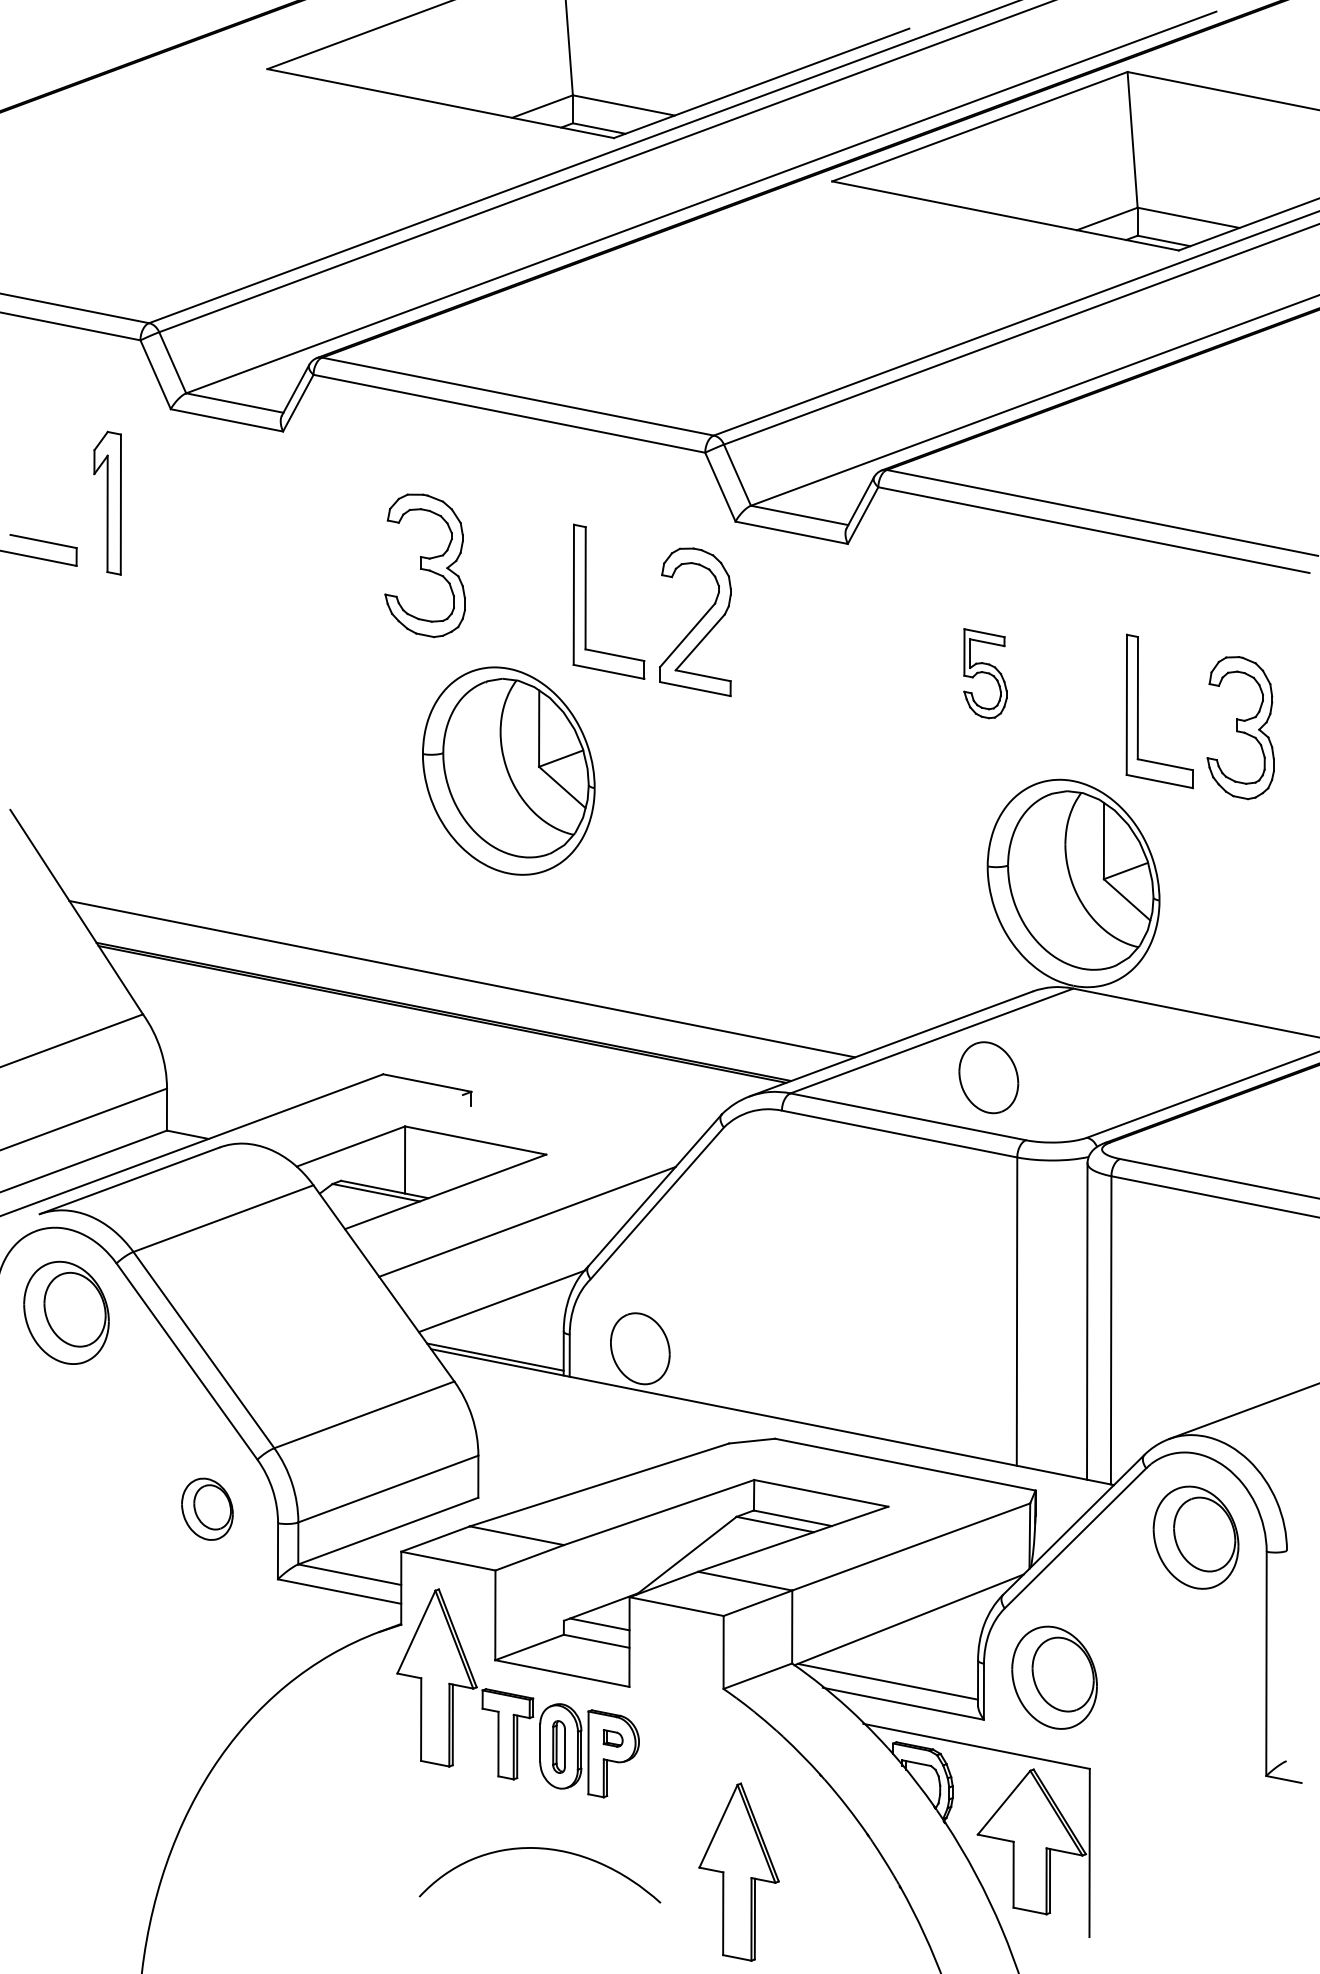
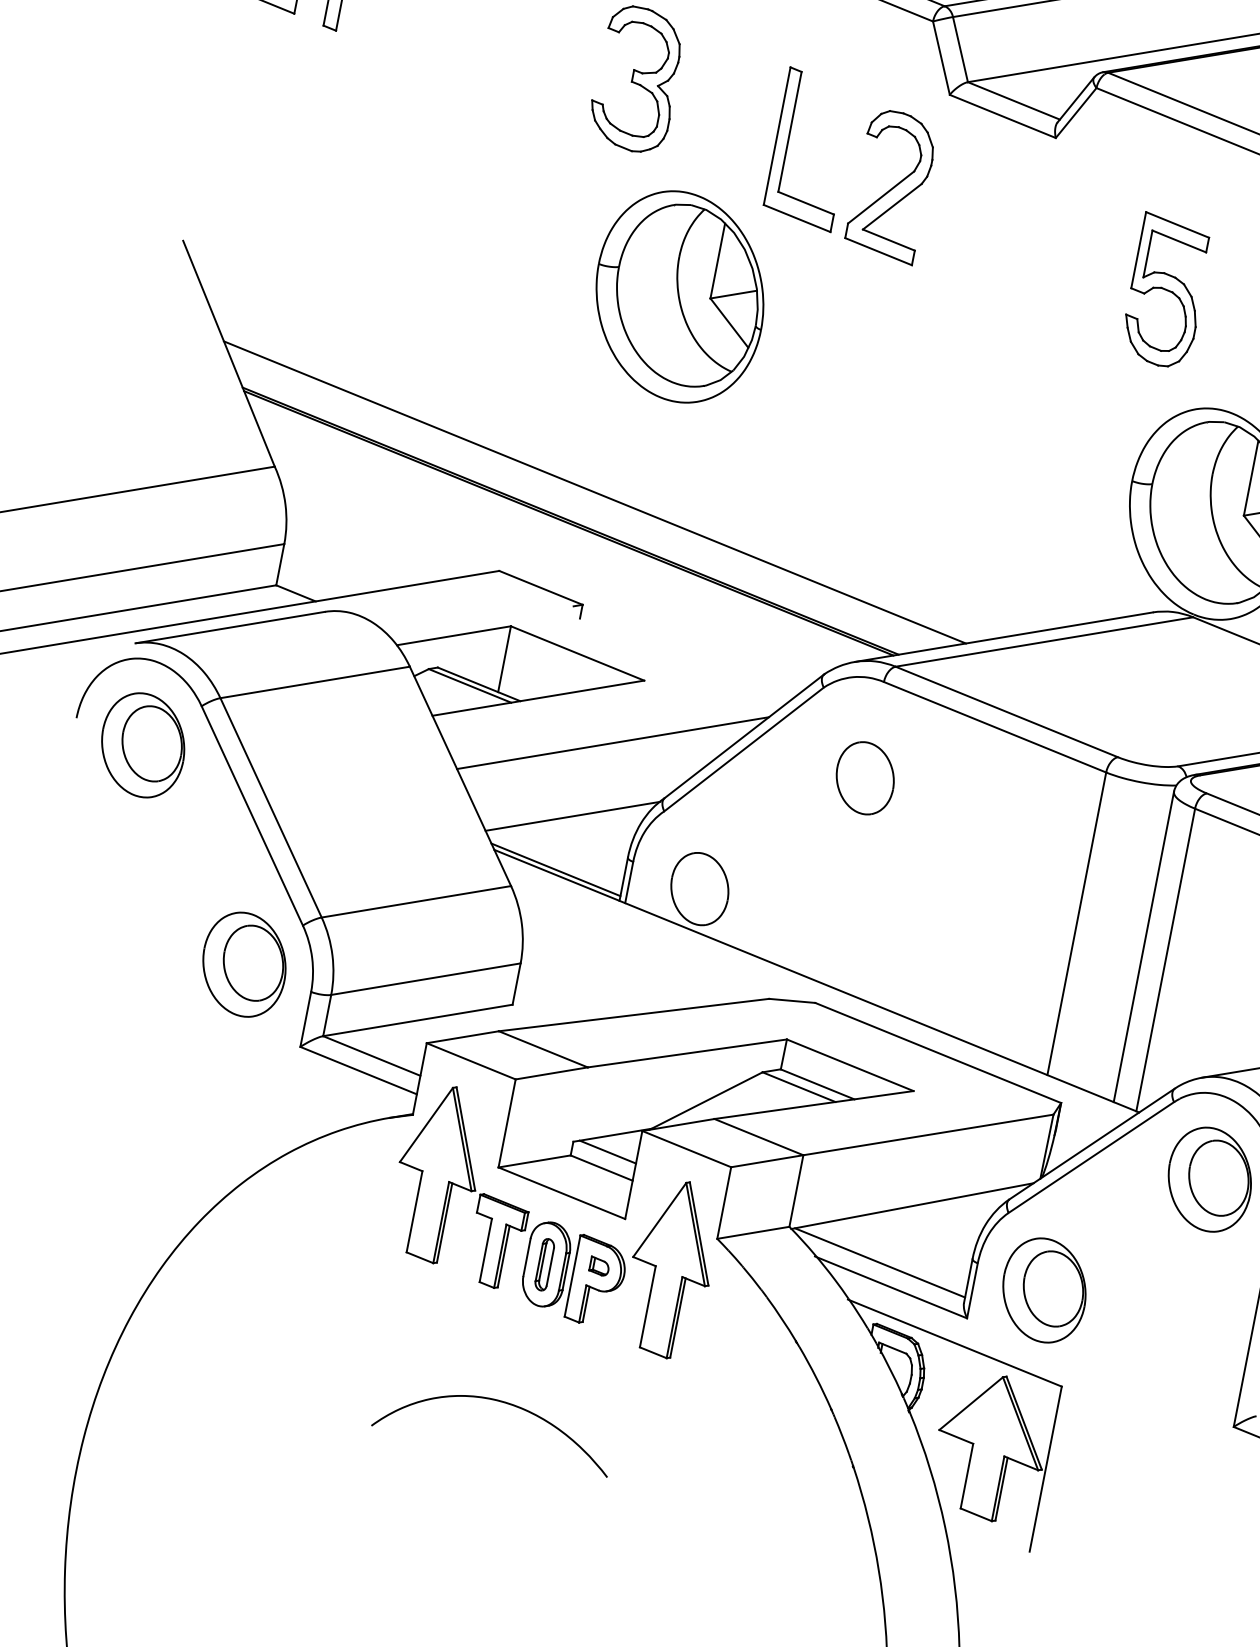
part: (985, 673) -> (1166, 291), size x1.67
part: (988, 1077) -> (865, 778), moved
part: (207, 1509) -> (244, 965), size x1.67
curve: (539, 1849) -> (498, 1401), moved
part: (738, 1871) -> (670, 1268), moved

